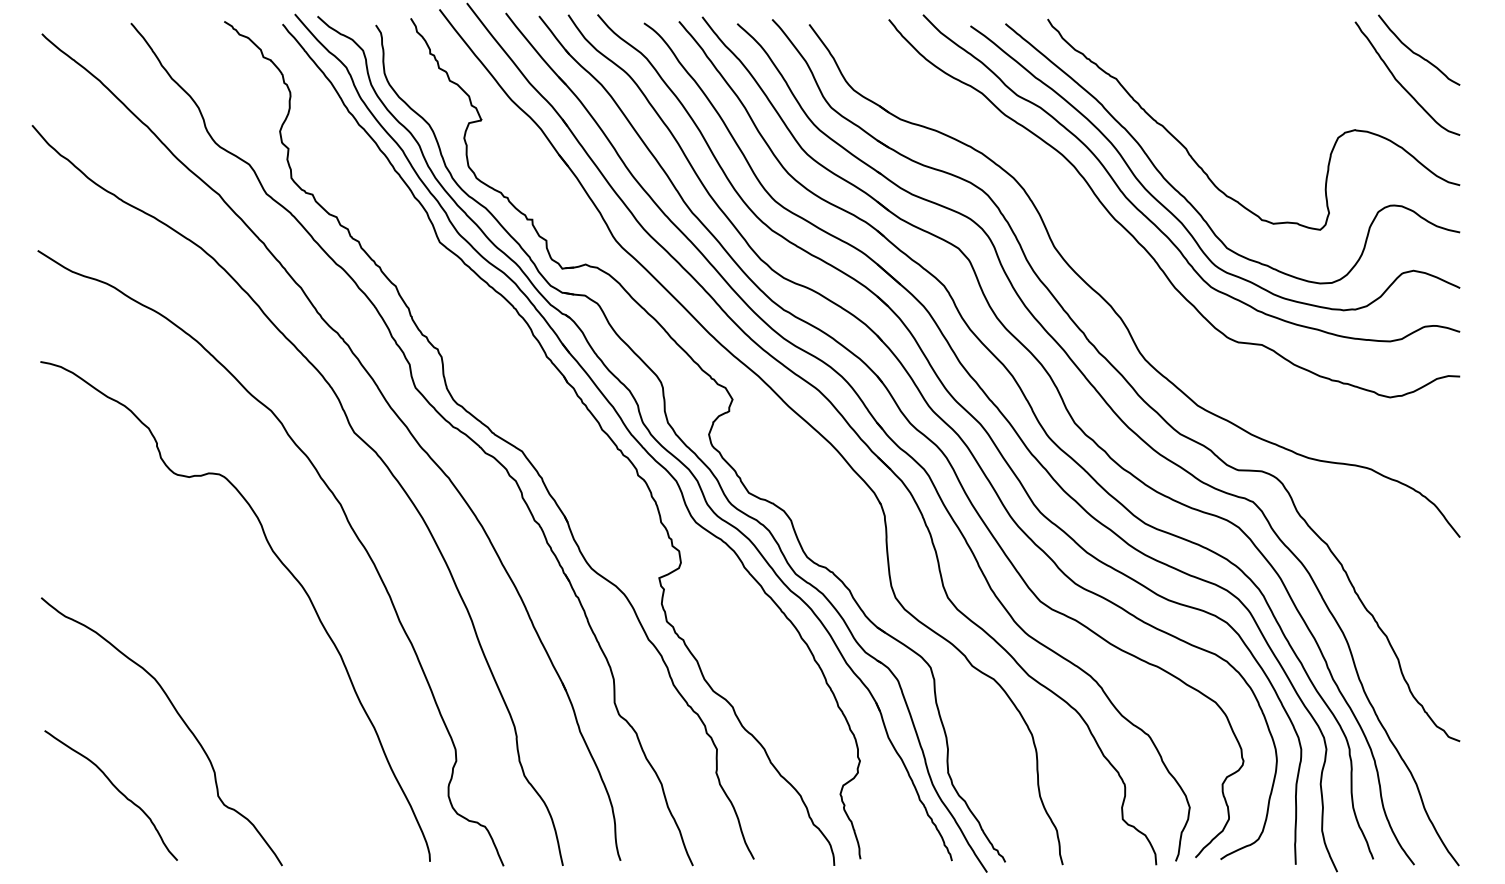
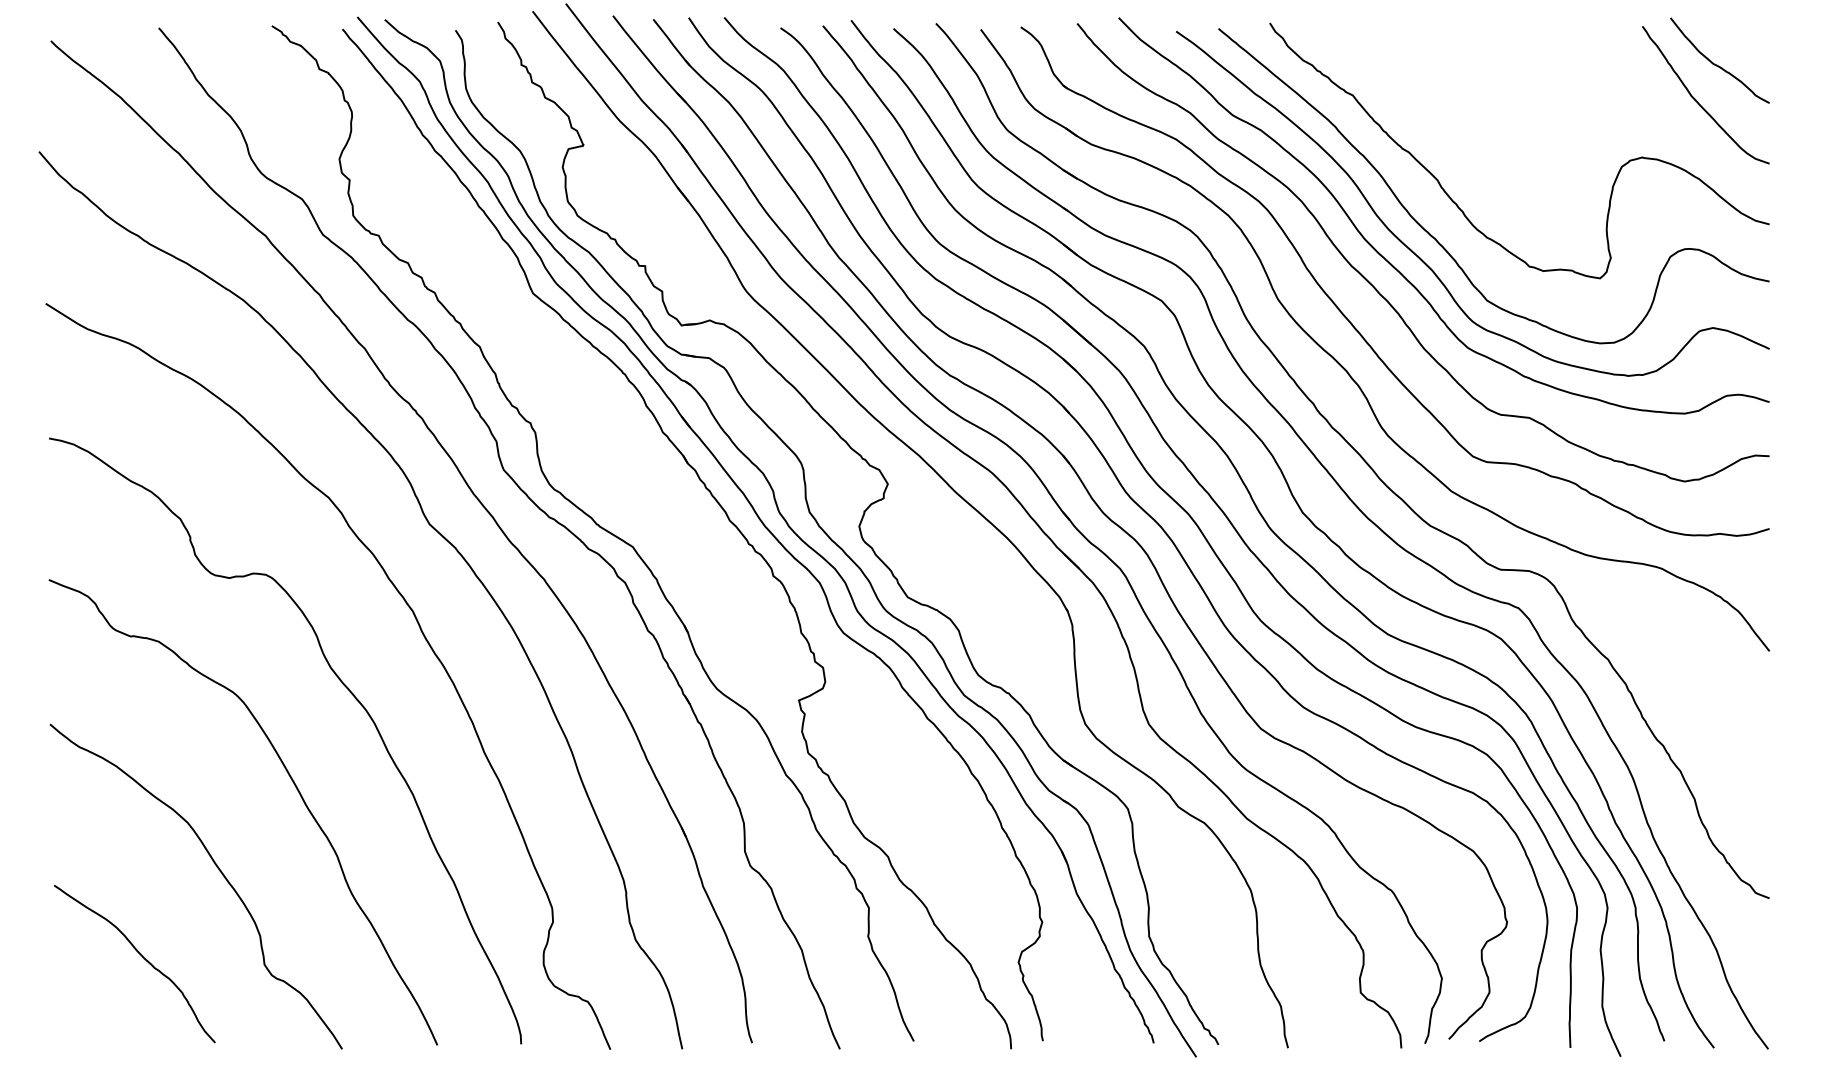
part: (1112, 262) -> (1348, 317), added
curve: (242, 648) -> (293, 785), added

